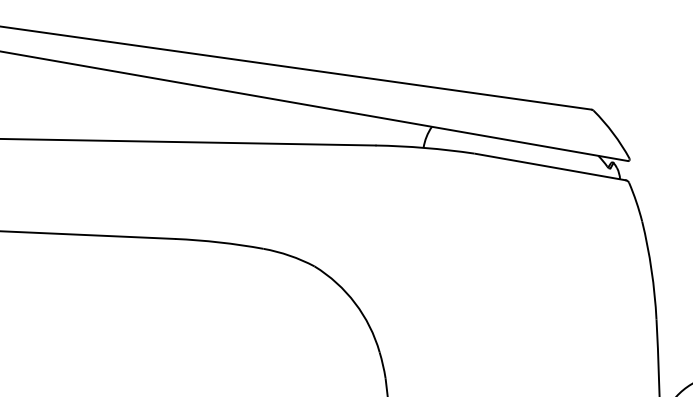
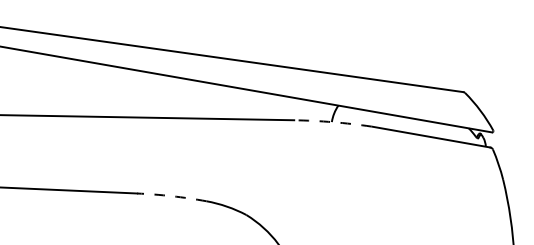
arc: (425, 147) -> (333, 121), solid -> dashed
arc: (219, 242) -> (171, 196), solid -> dashed

